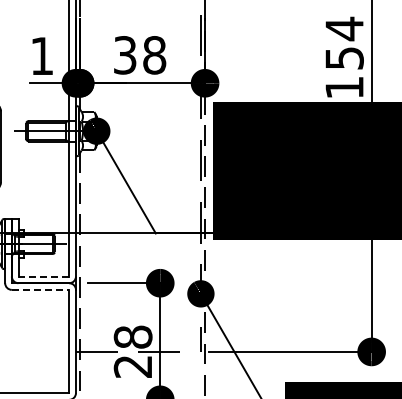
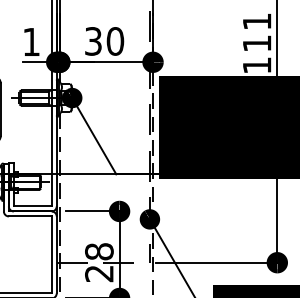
text: (344, 42) -> (257, 31), 154 -> 111
text: (154, 55) -> (115, 41), 38 -> 30
line: (43, 276) -> (32, 206), dashed -> solid
line: (40, 289) -> (30, 216), dashed -> solid

